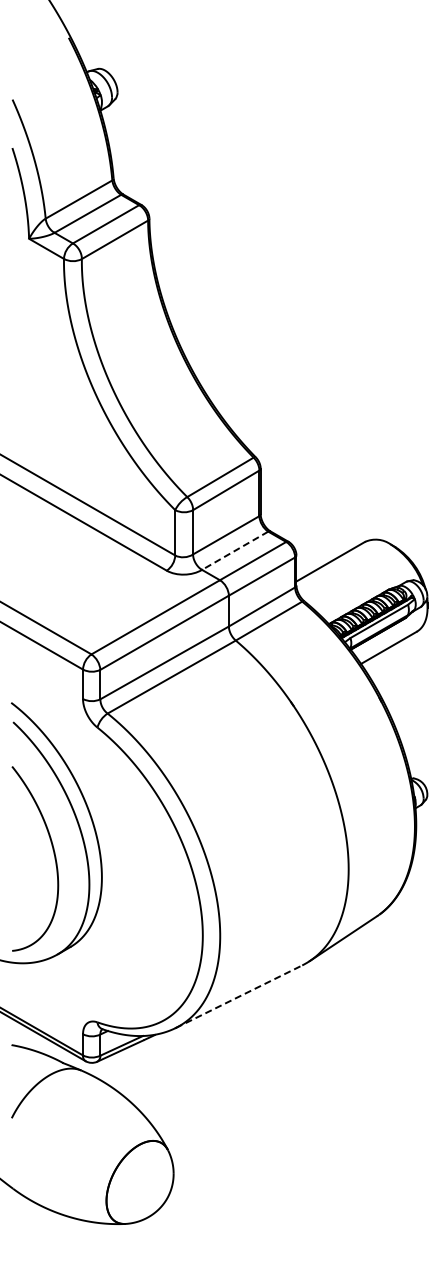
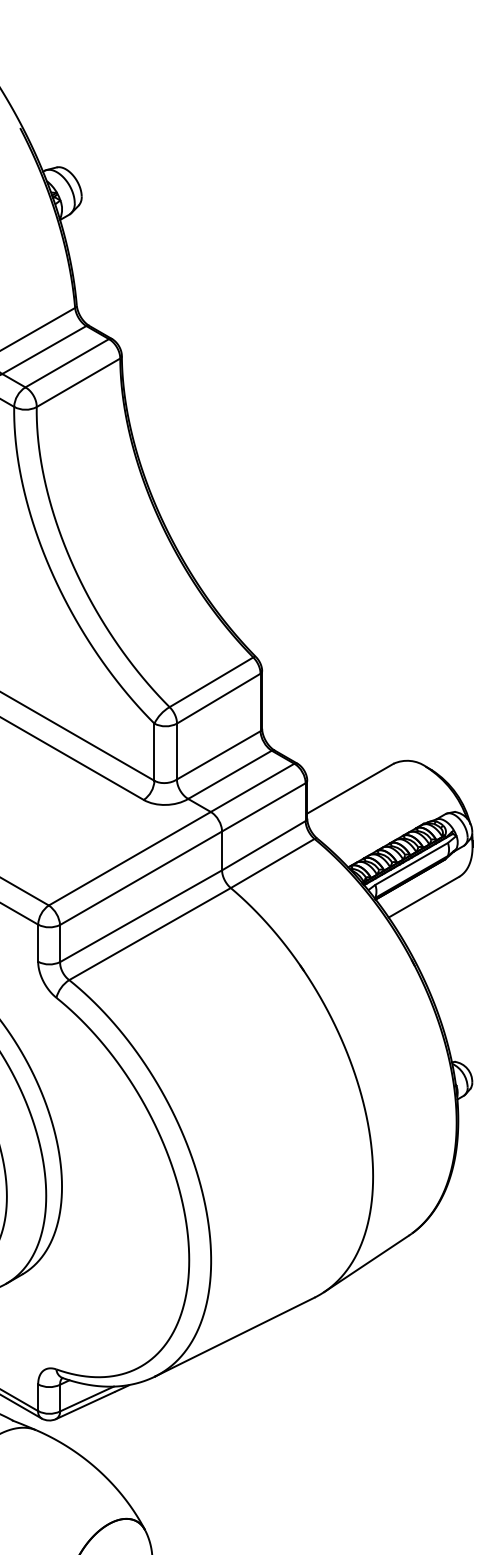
line: (234, 551) -> (229, 775), dashed -> solid
line: (239, 996) -> (235, 1336), dashed -> solid

